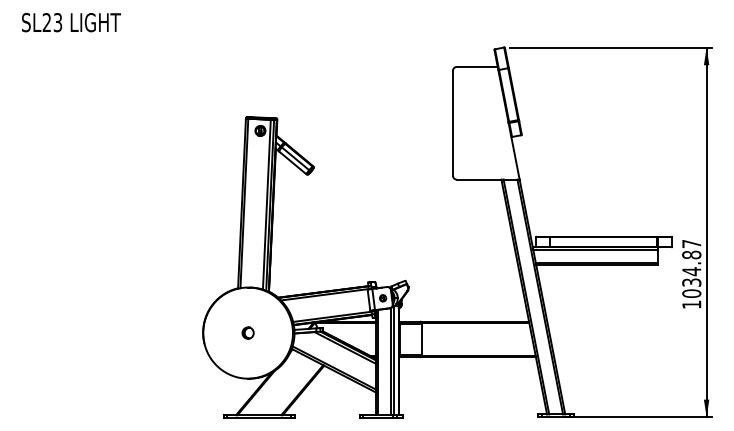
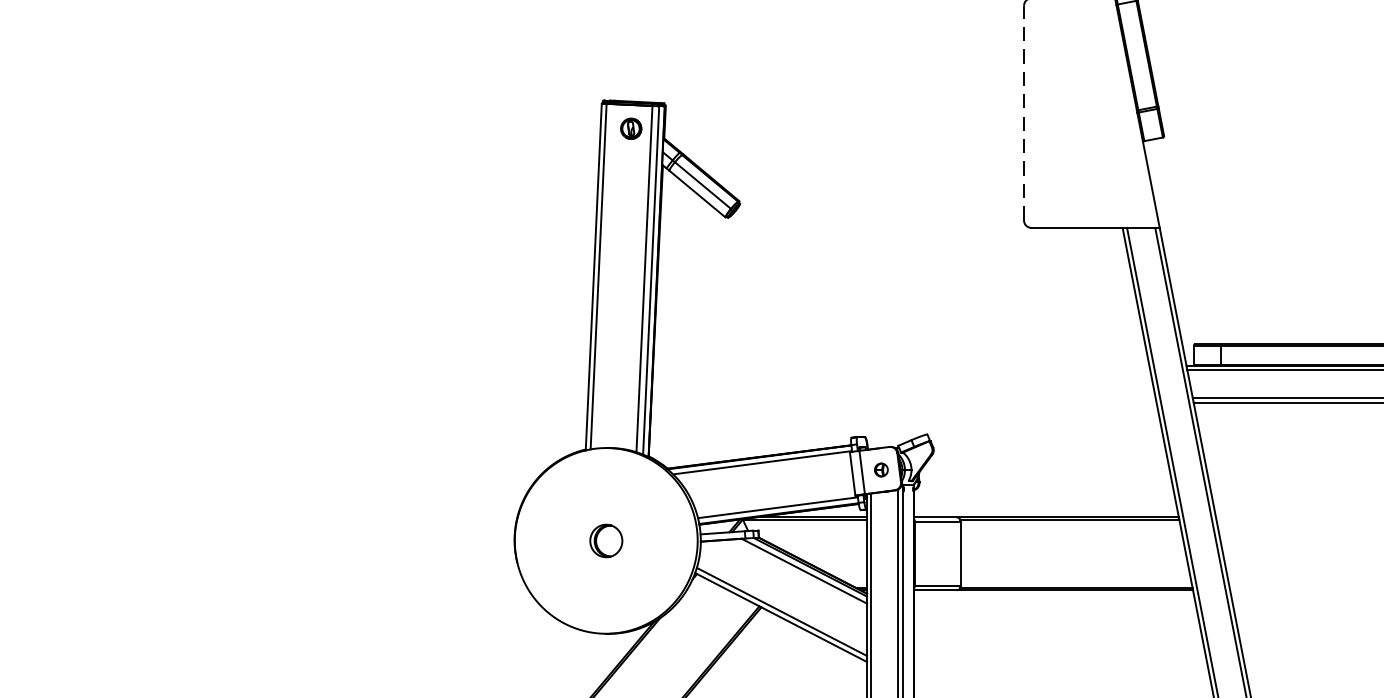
line: (453, 123) -> (1024, 113), solid -> dashed
part: (247, 332) -> (604, 539), size x1.4

